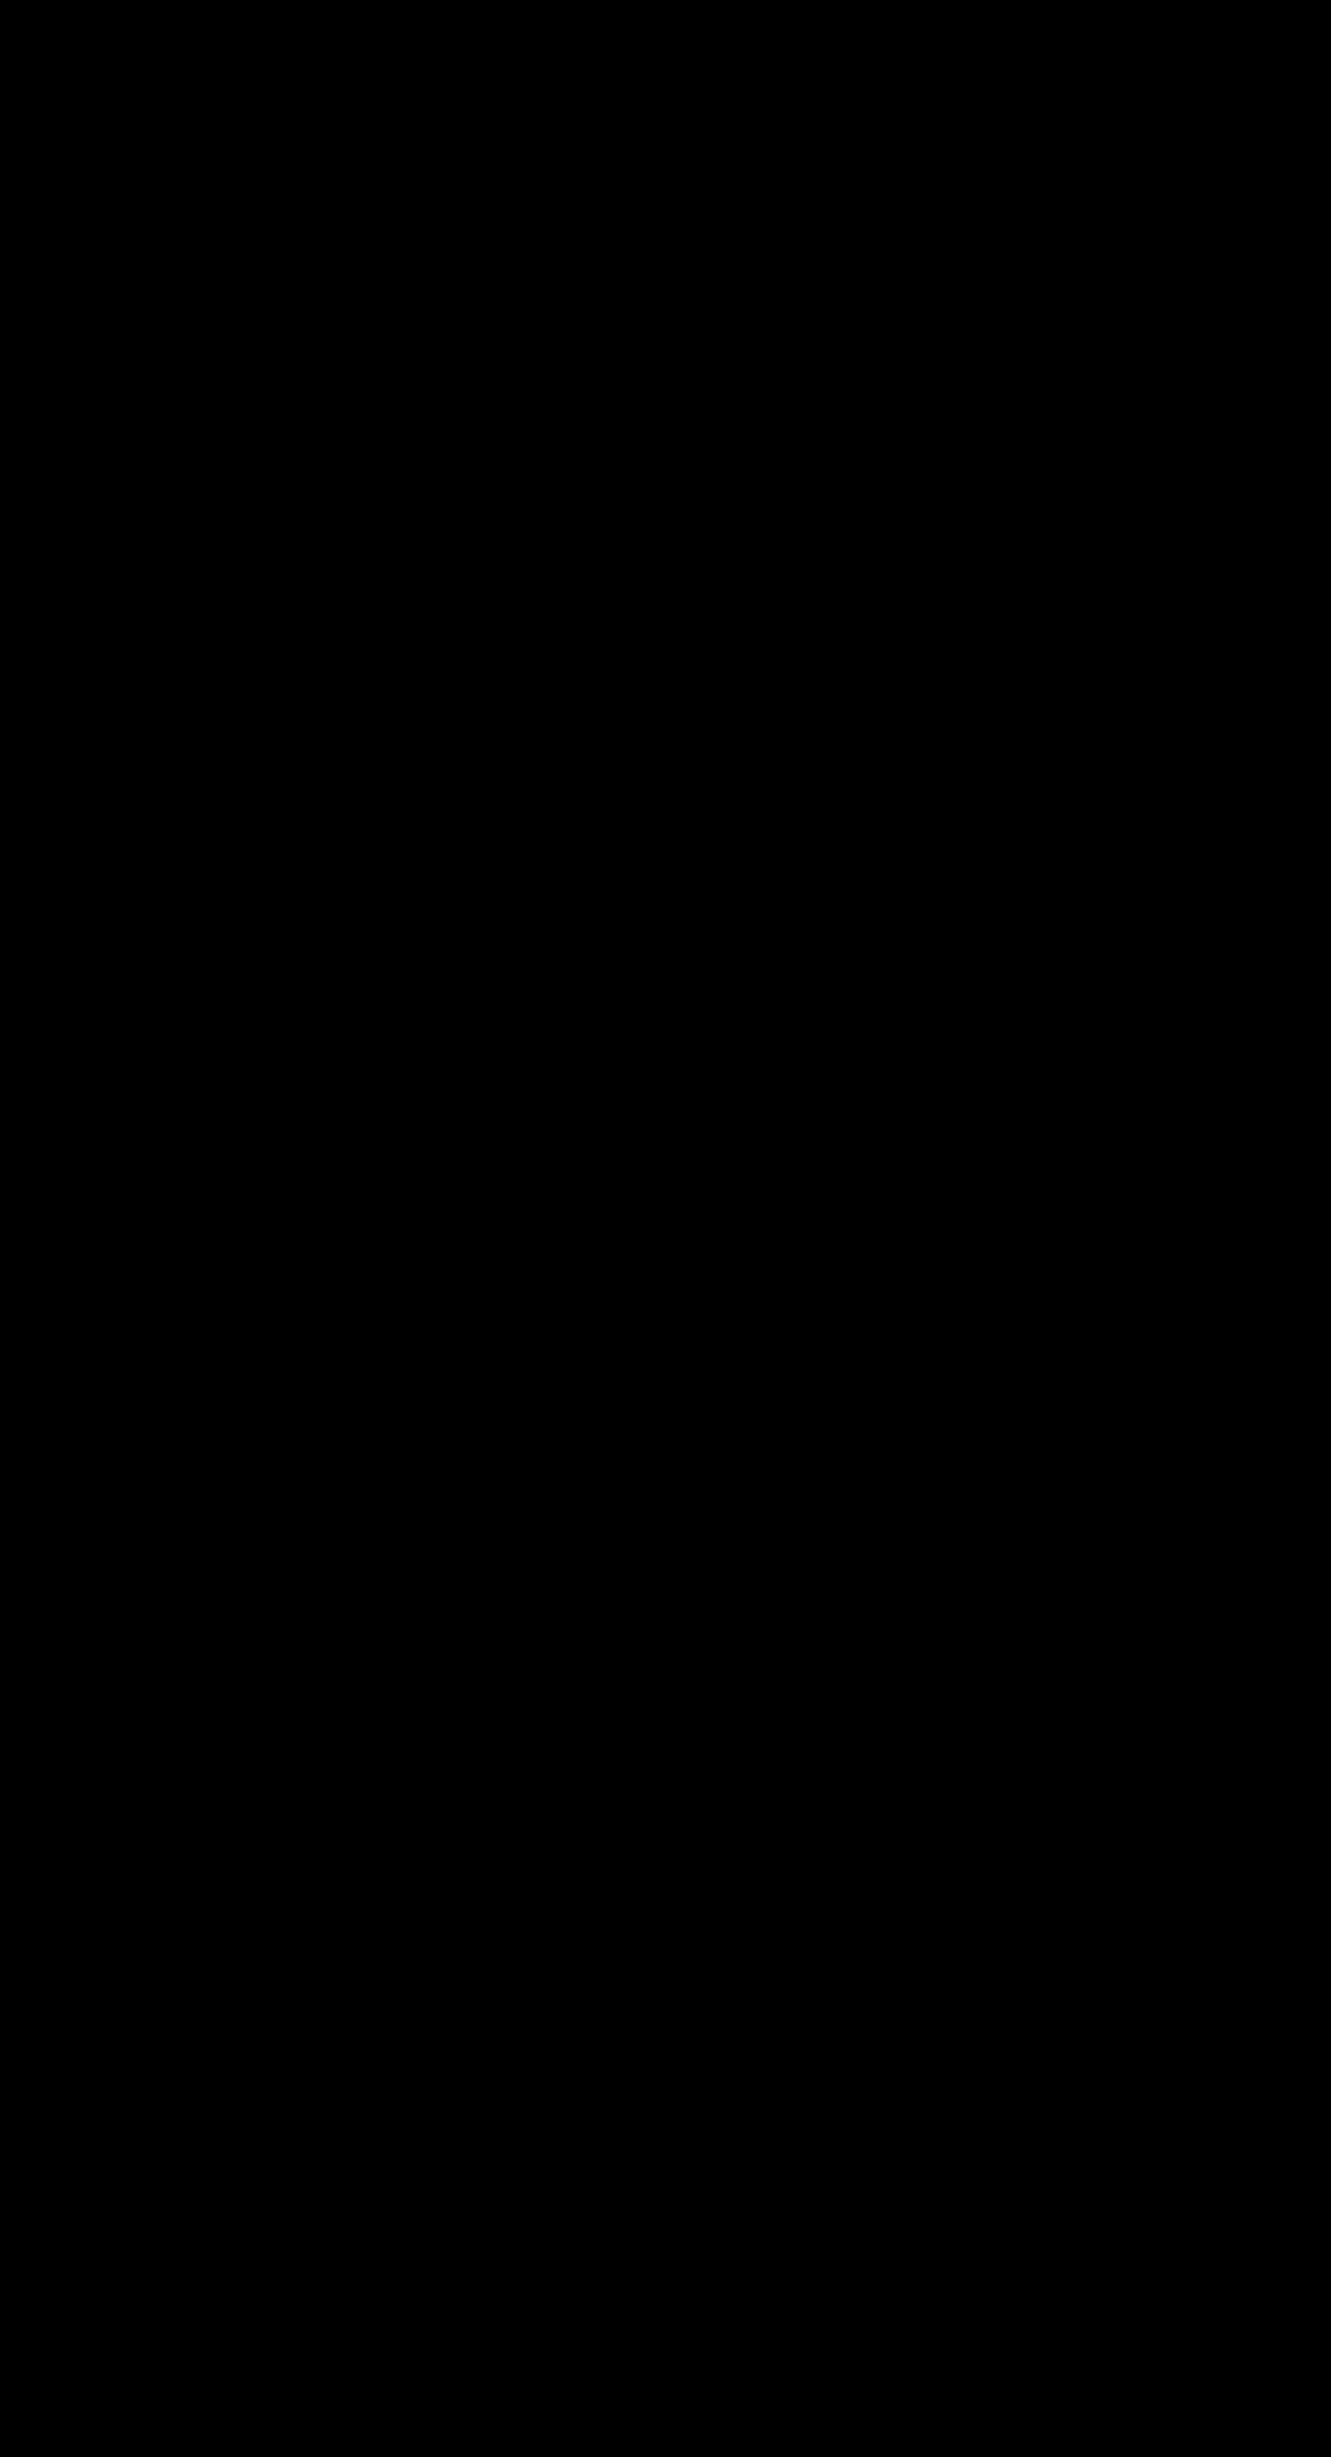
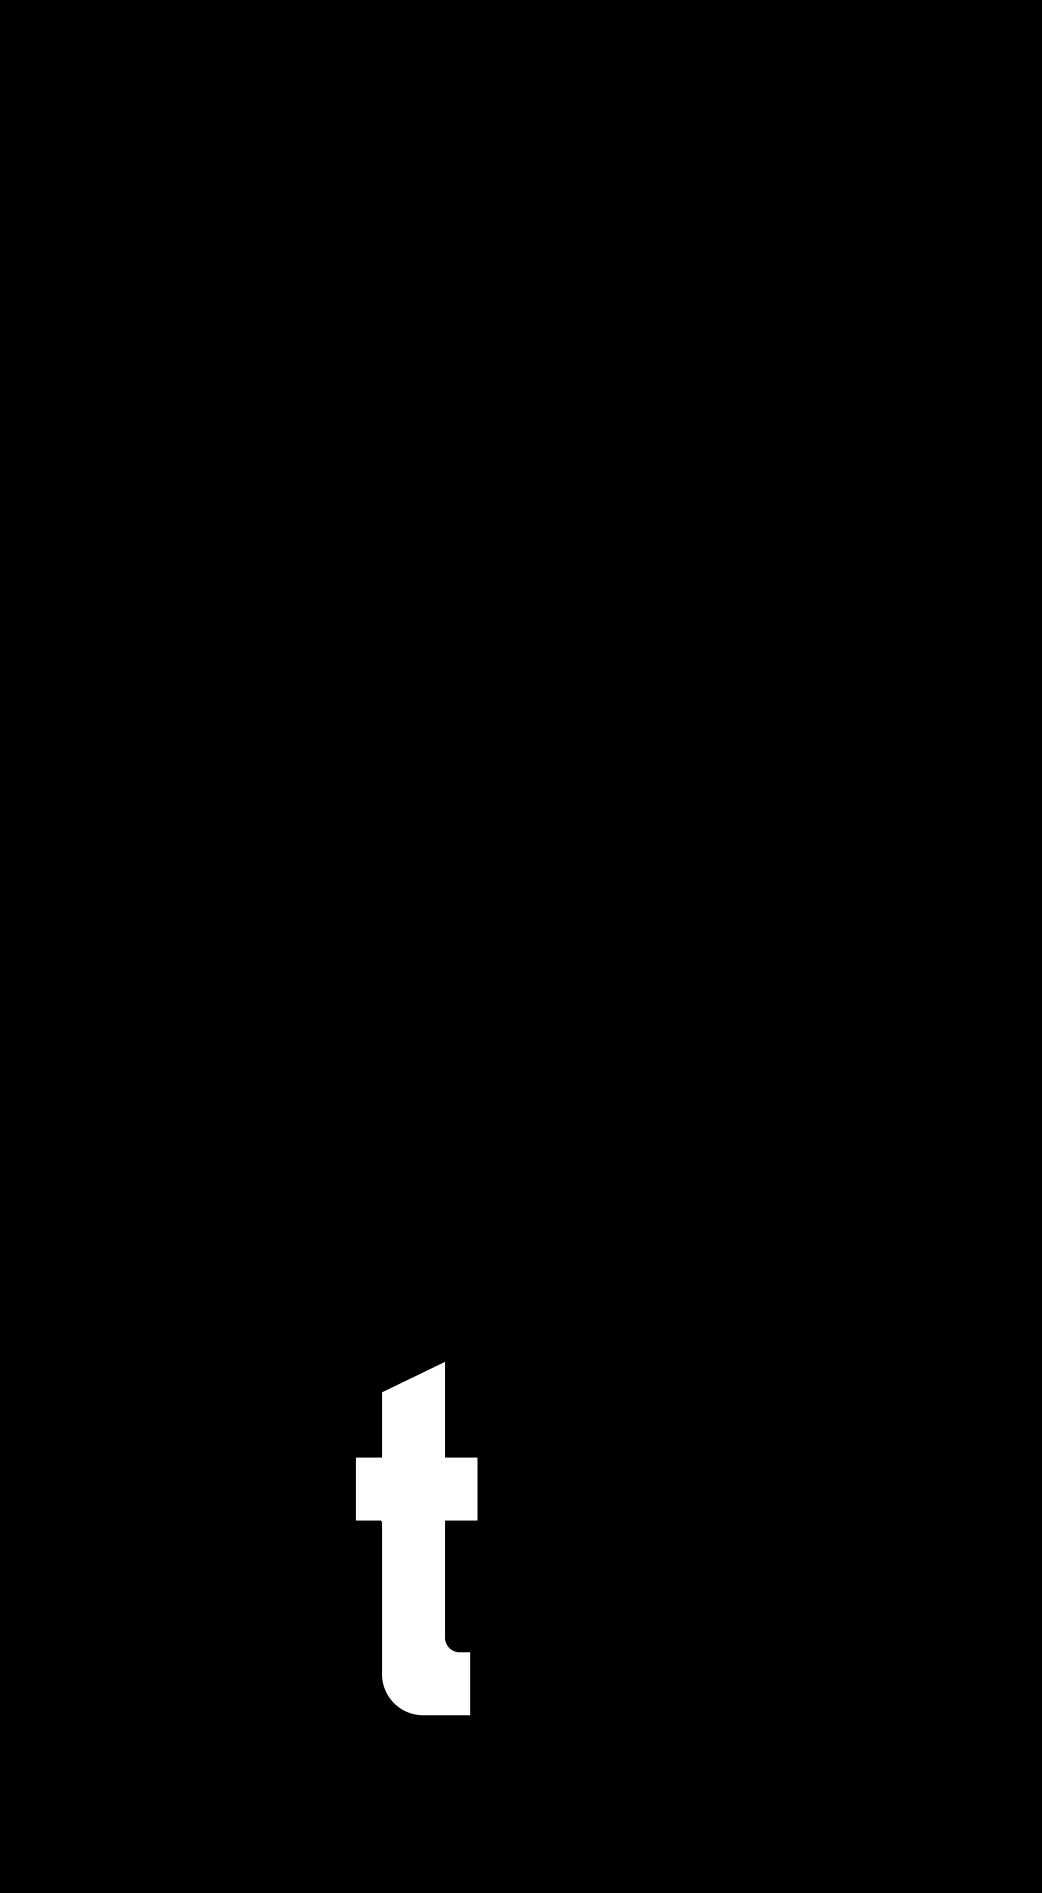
fill: (626, 2028) -> (416, 1538), removed

